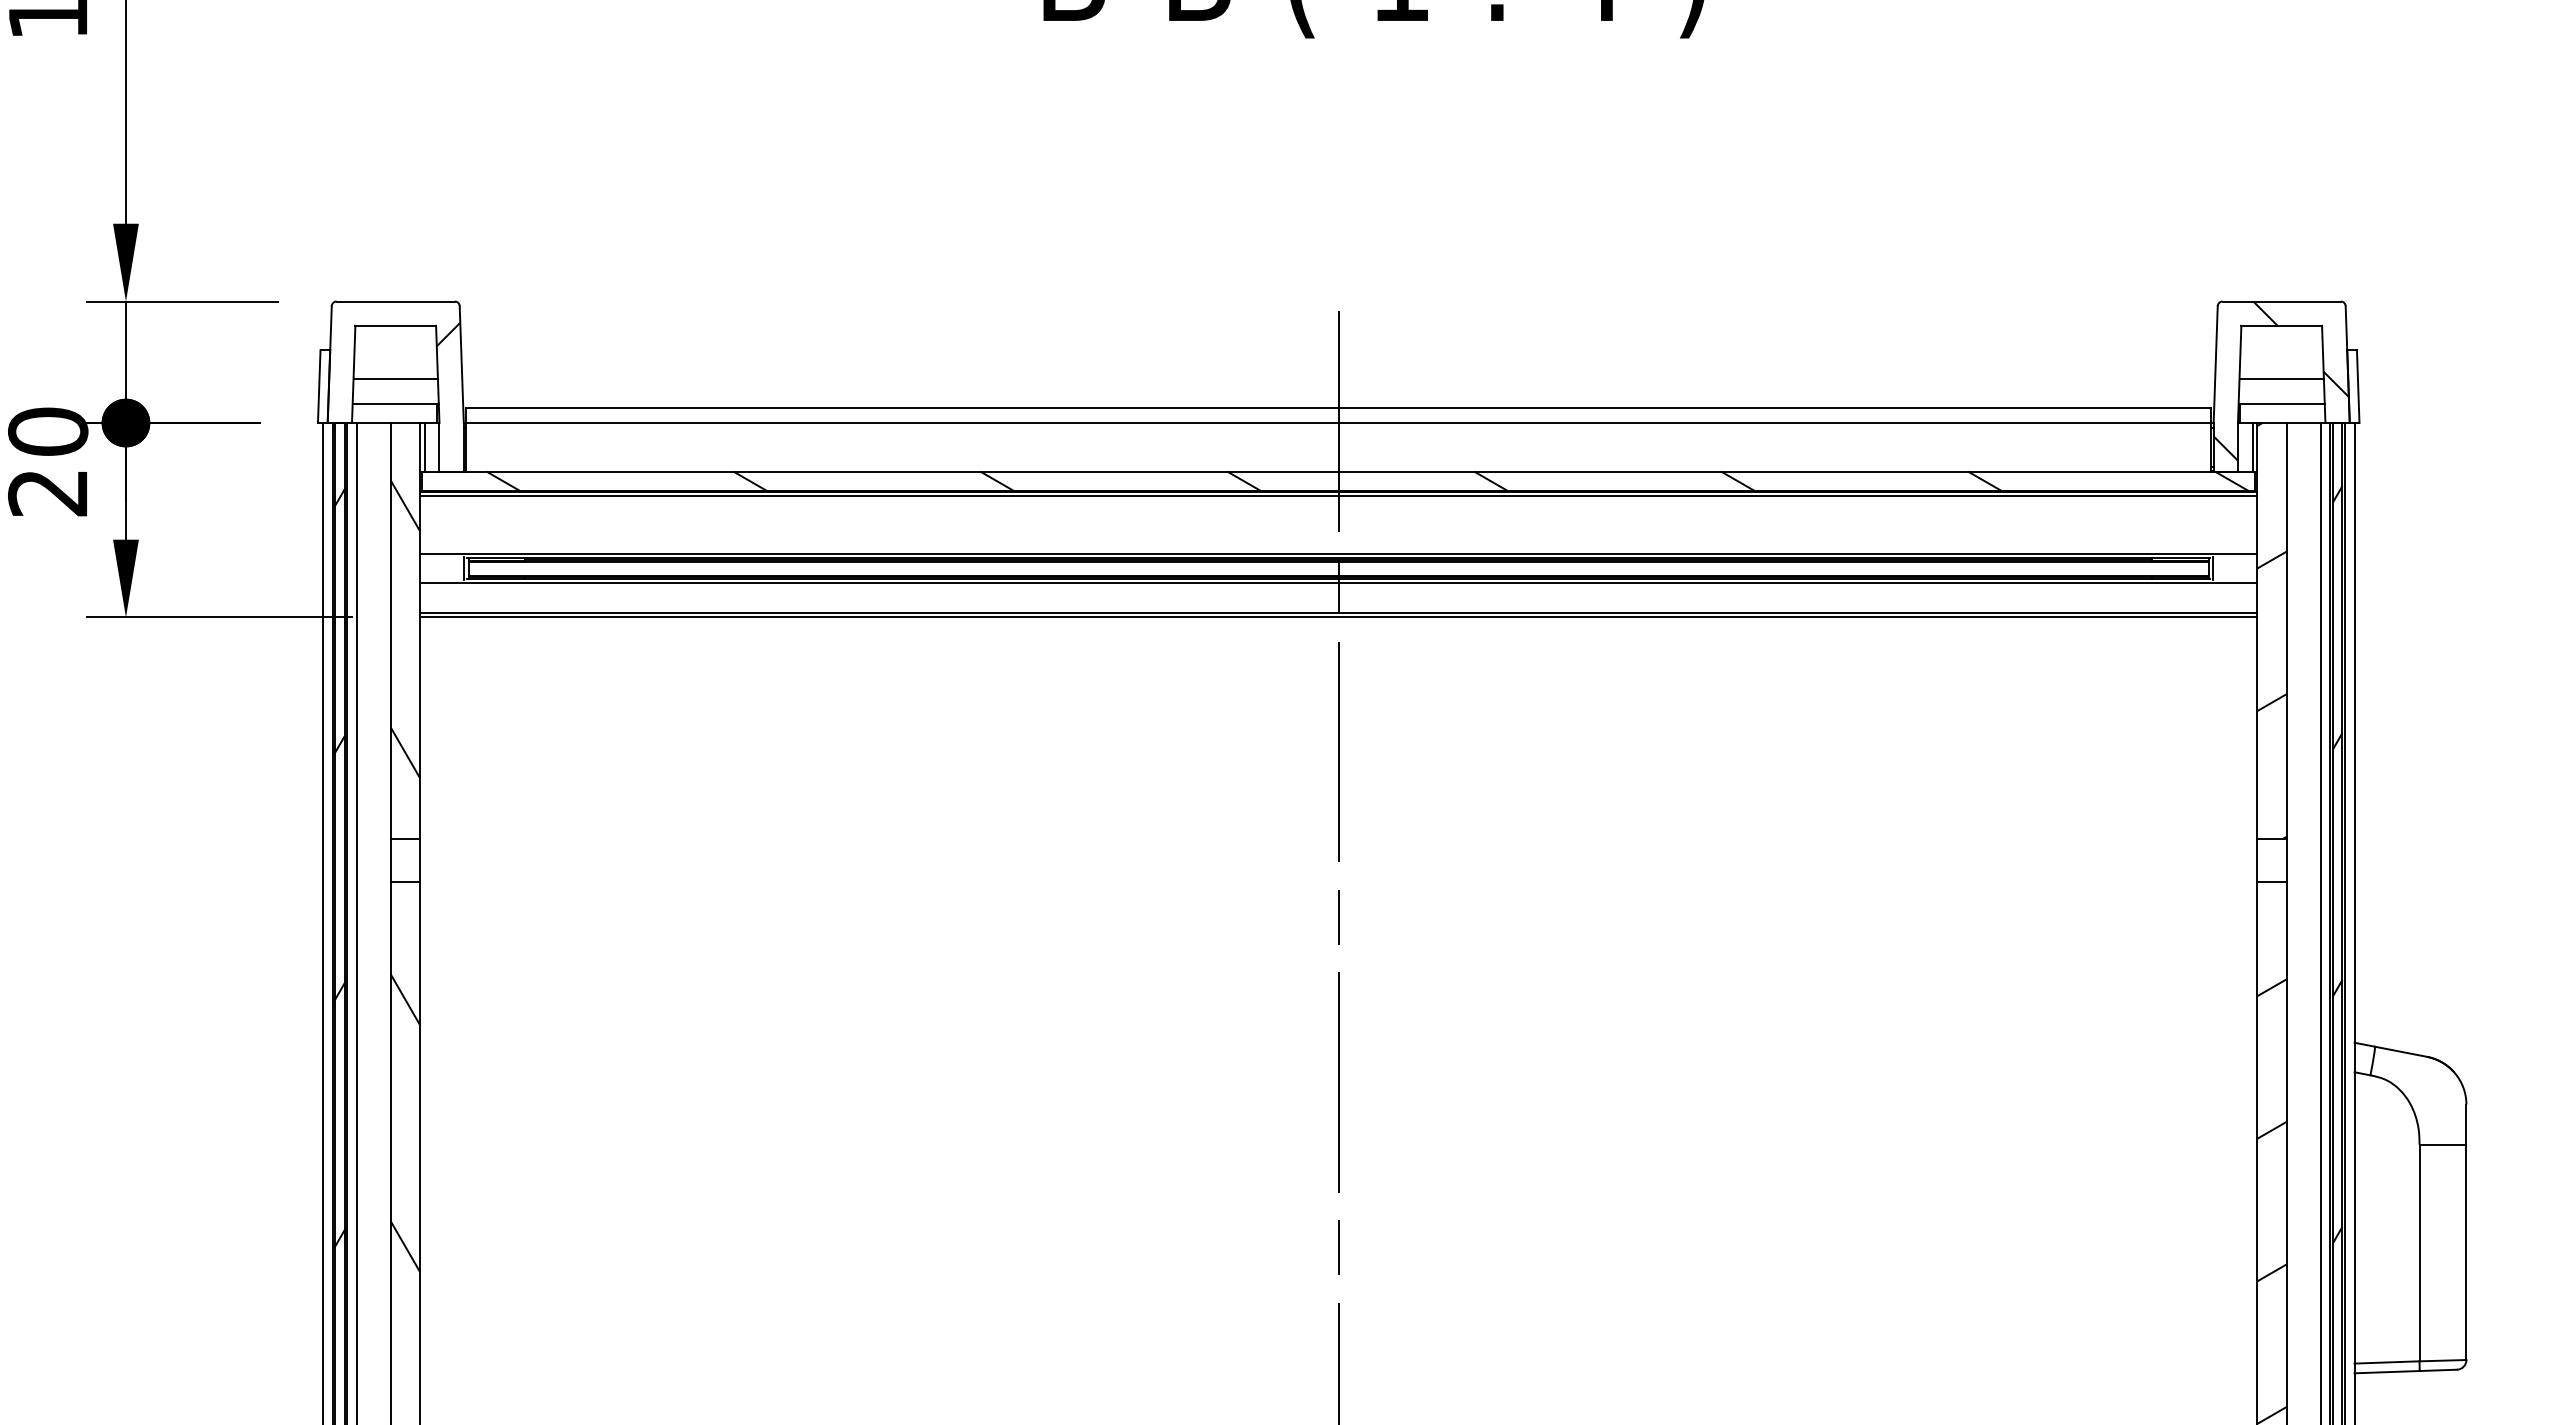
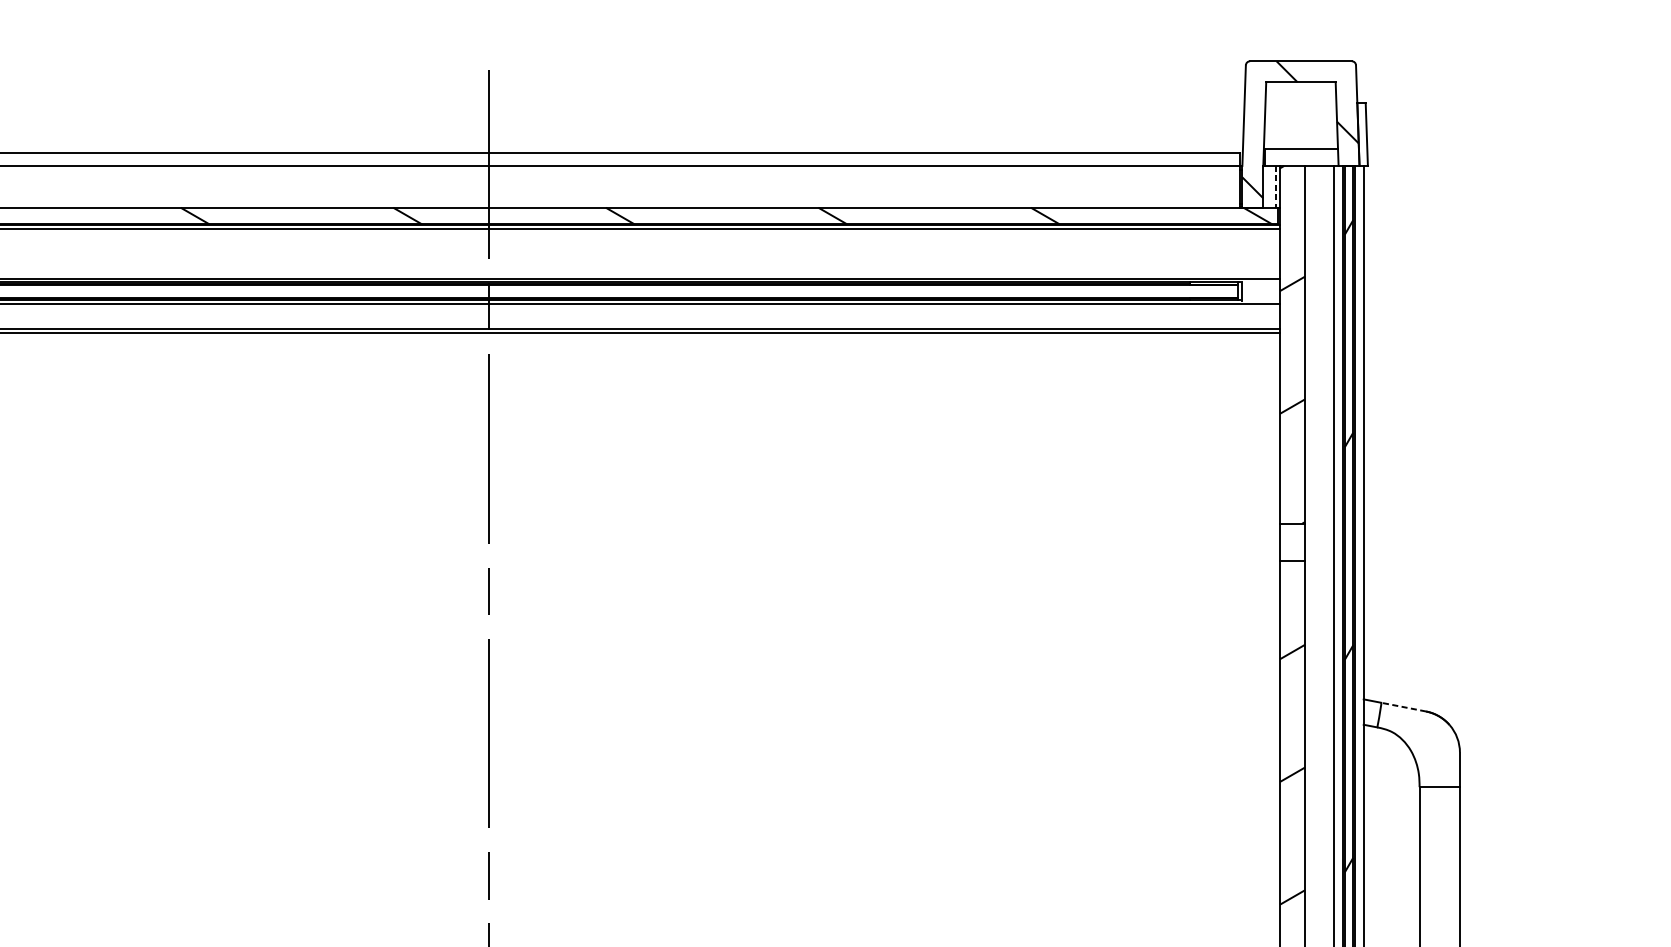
line: (2281, 379) -> (1300, 128), removed
line: (2252, 447) -> (1275, 186), solid -> dashed
line: (2401, 1051) -> (1404, 706), solid -> dashed

